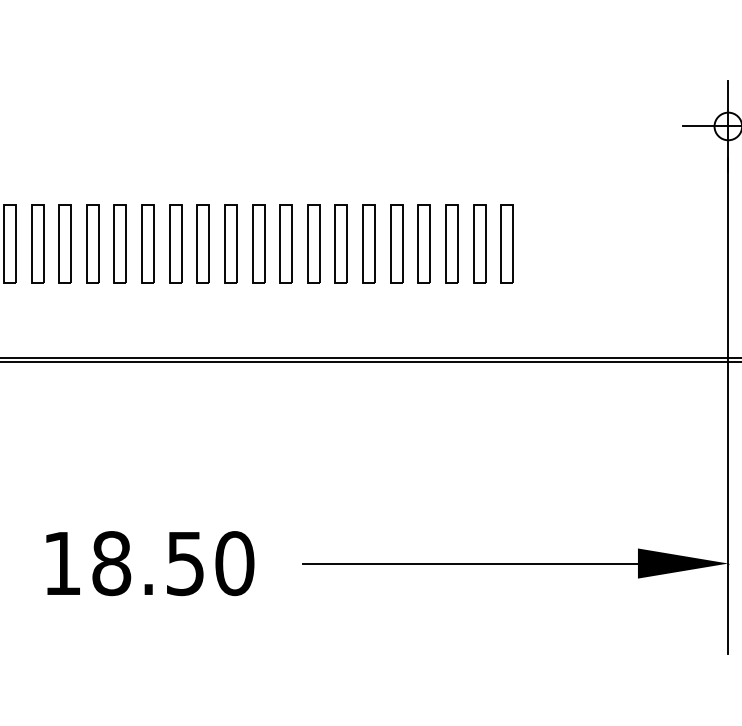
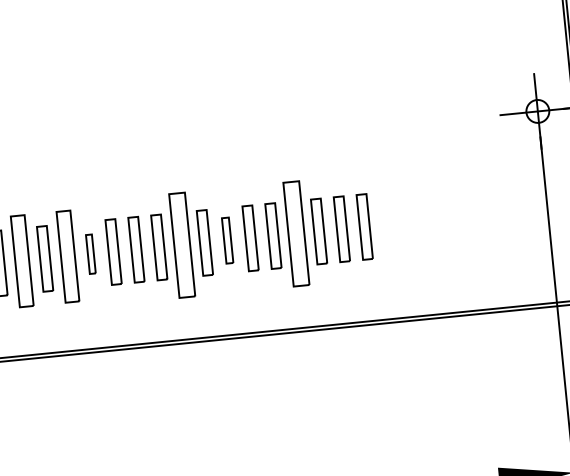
part: (92, 243) -> (21, 260), size x1.4
part: (147, 243) -> (67, 256), size x1.4
part: (175, 243) -> (90, 253), size x0.6
part: (285, 243) -> (181, 244), size x1.6
part: (340, 243) -> (226, 240), size x0.7
part: (423, 243) -> (295, 233), size x1.6

